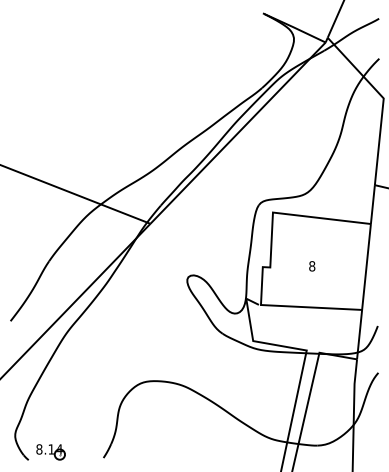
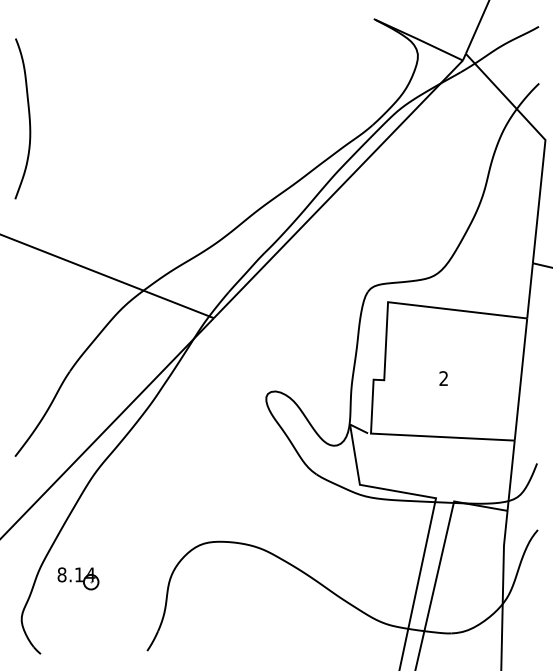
curve: (20, 83) -> (28, 118), added
text: (312, 266) -> (443, 378), 8 -> 2
part: (50, 452) -> (78, 578), moved

